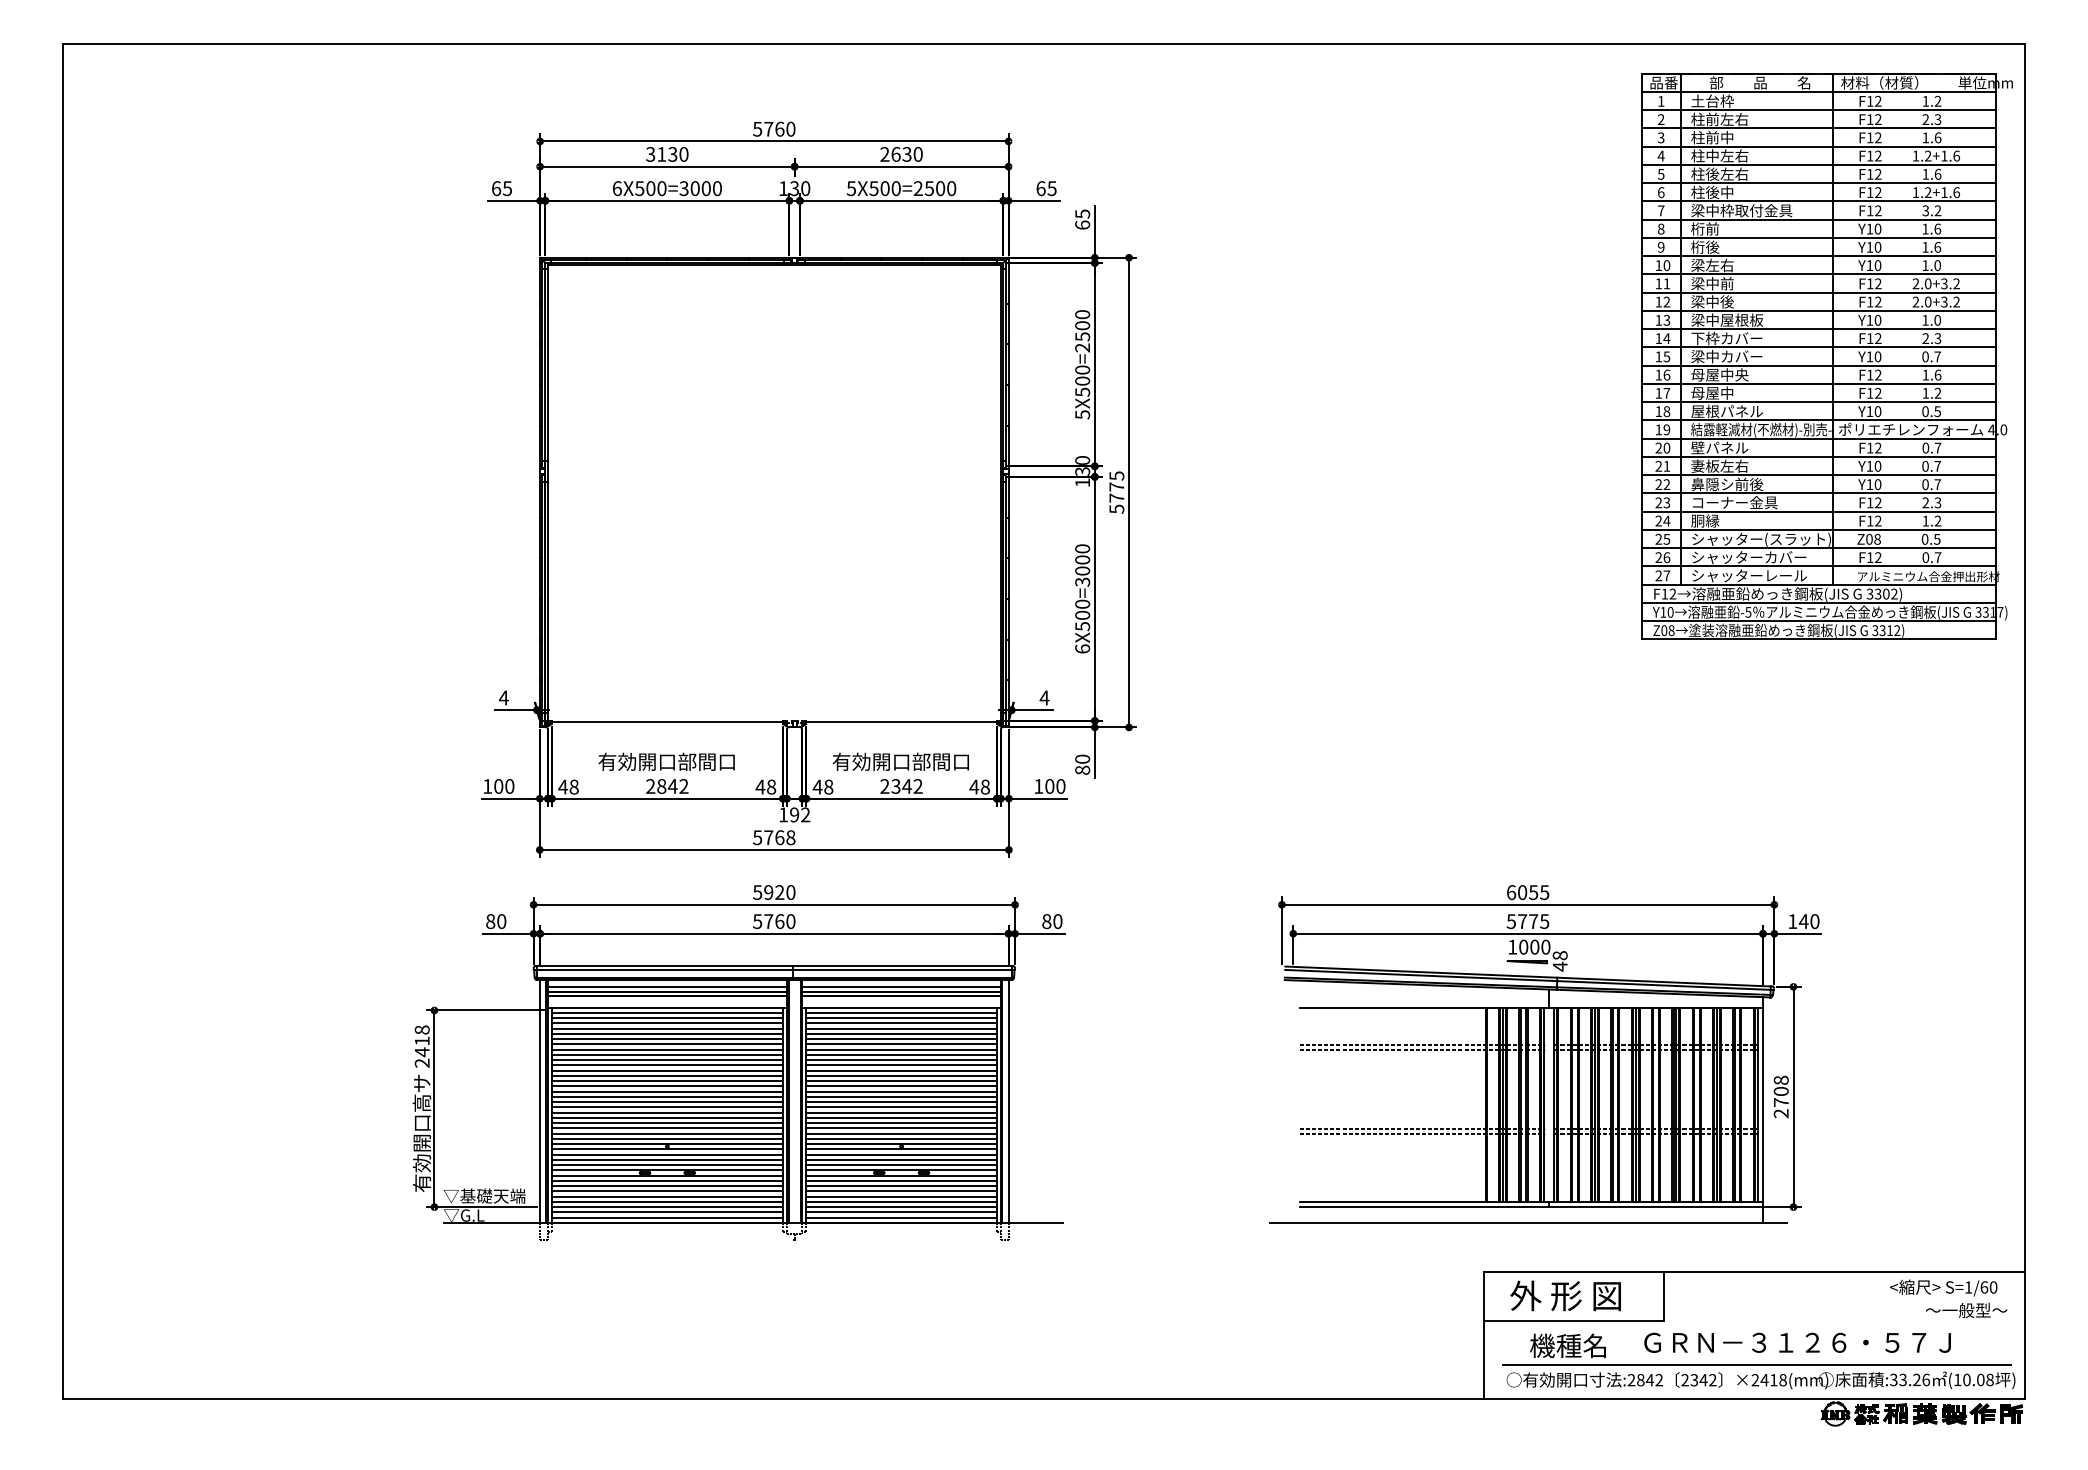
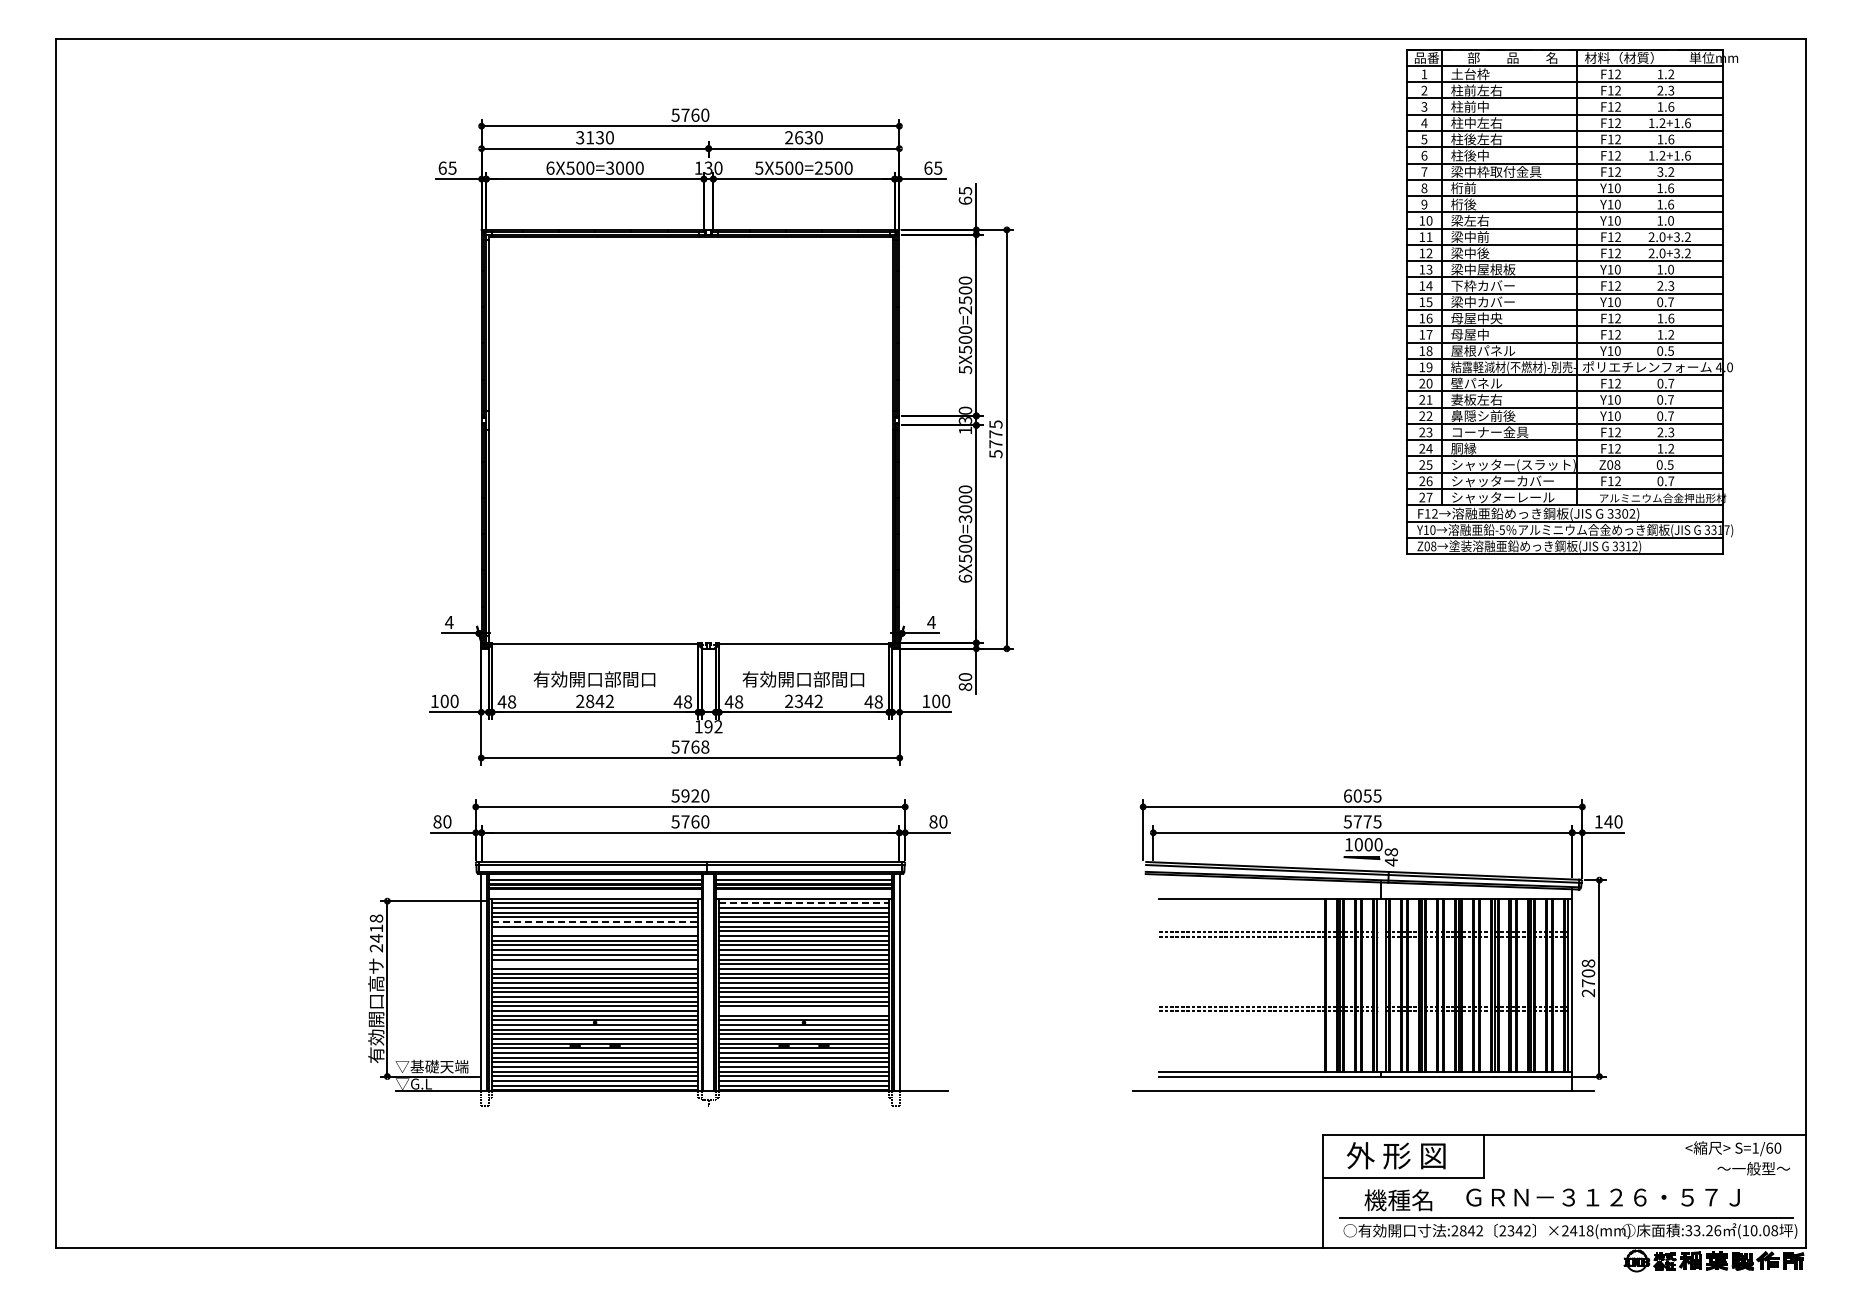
part: (1827, 356) -> (1572, 301), moved
line: (902, 1013) -> (804, 903), solid -> dashed
line: (667, 1034) -> (595, 922), solid -> dashed
line: (667, 1044) -> (595, 931), removed
line: (667, 1081) -> (595, 964), removed
line: (901, 1133) -> (803, 1010), removed

